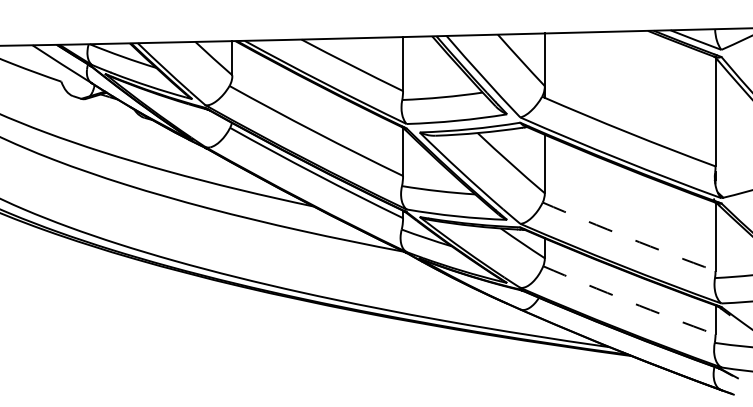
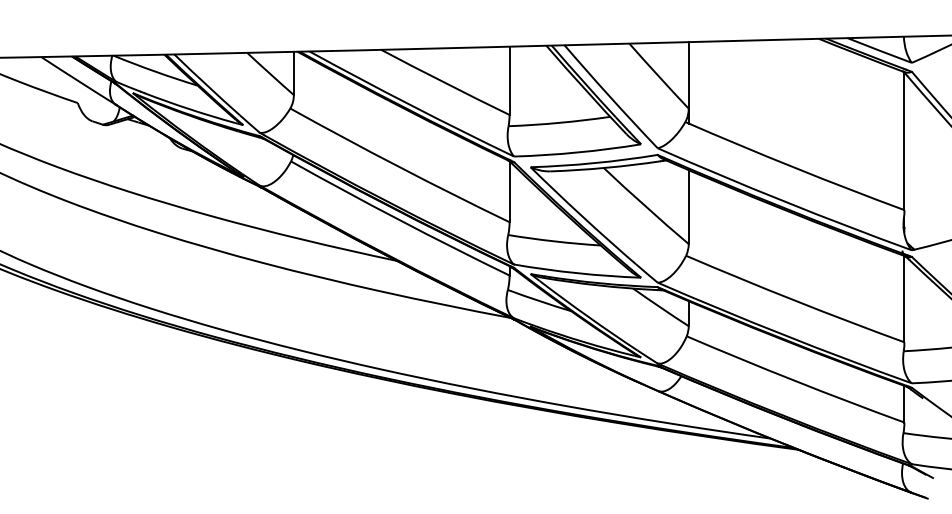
arc: (628, 237) -> (794, 299), dashed -> solid
arc: (628, 301) -> (794, 380), dashed -> solid

